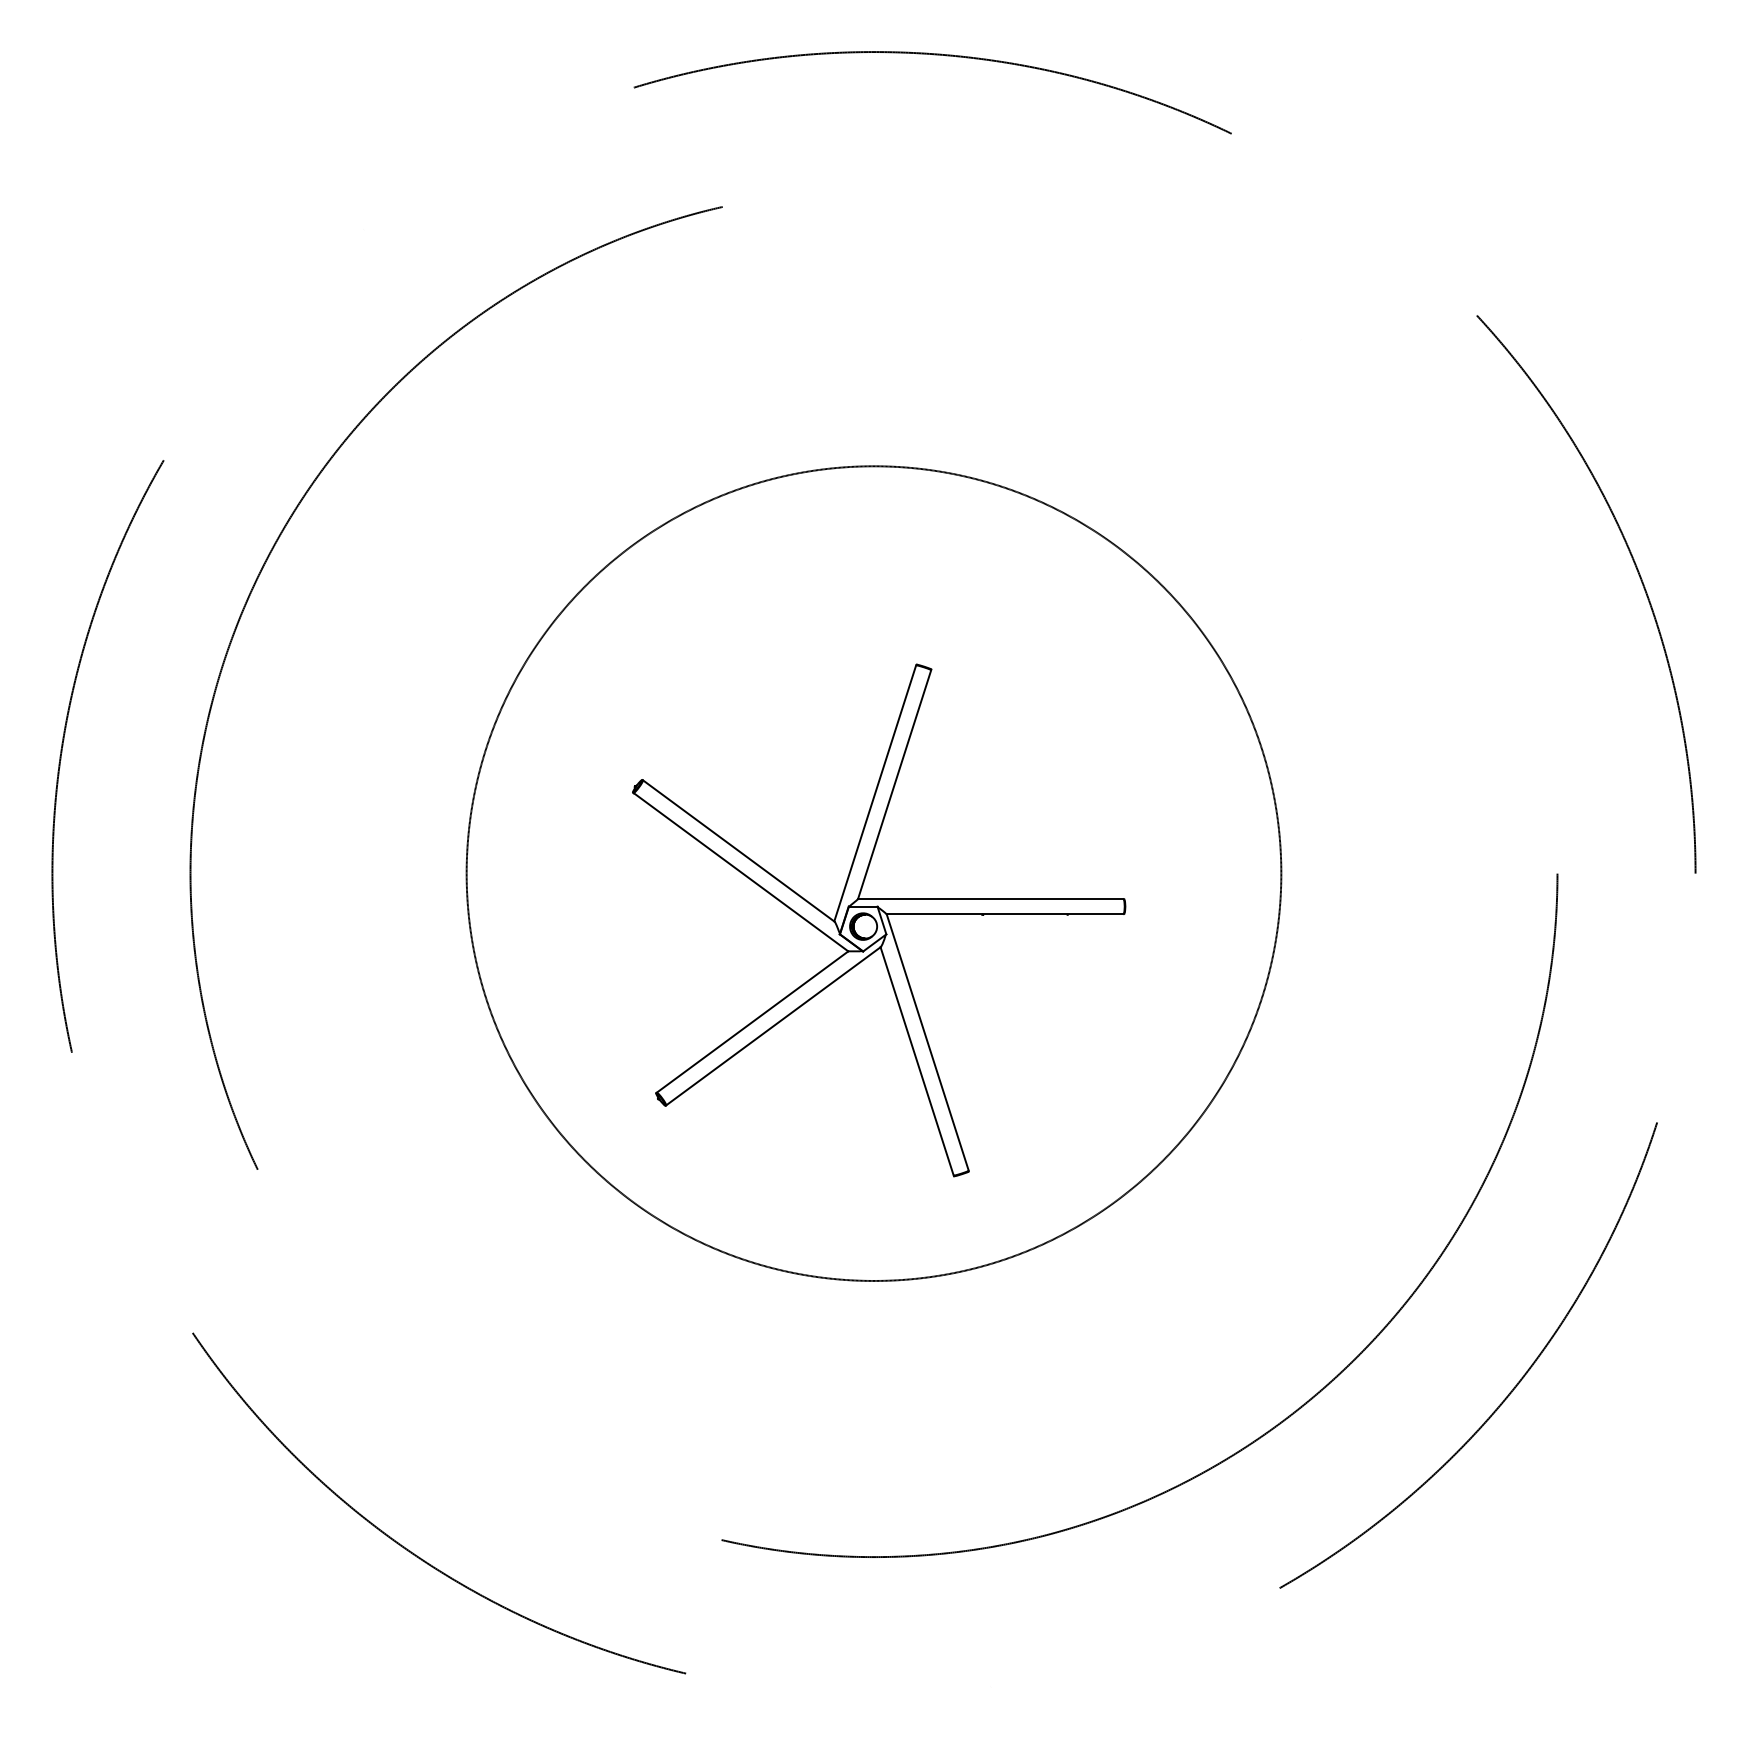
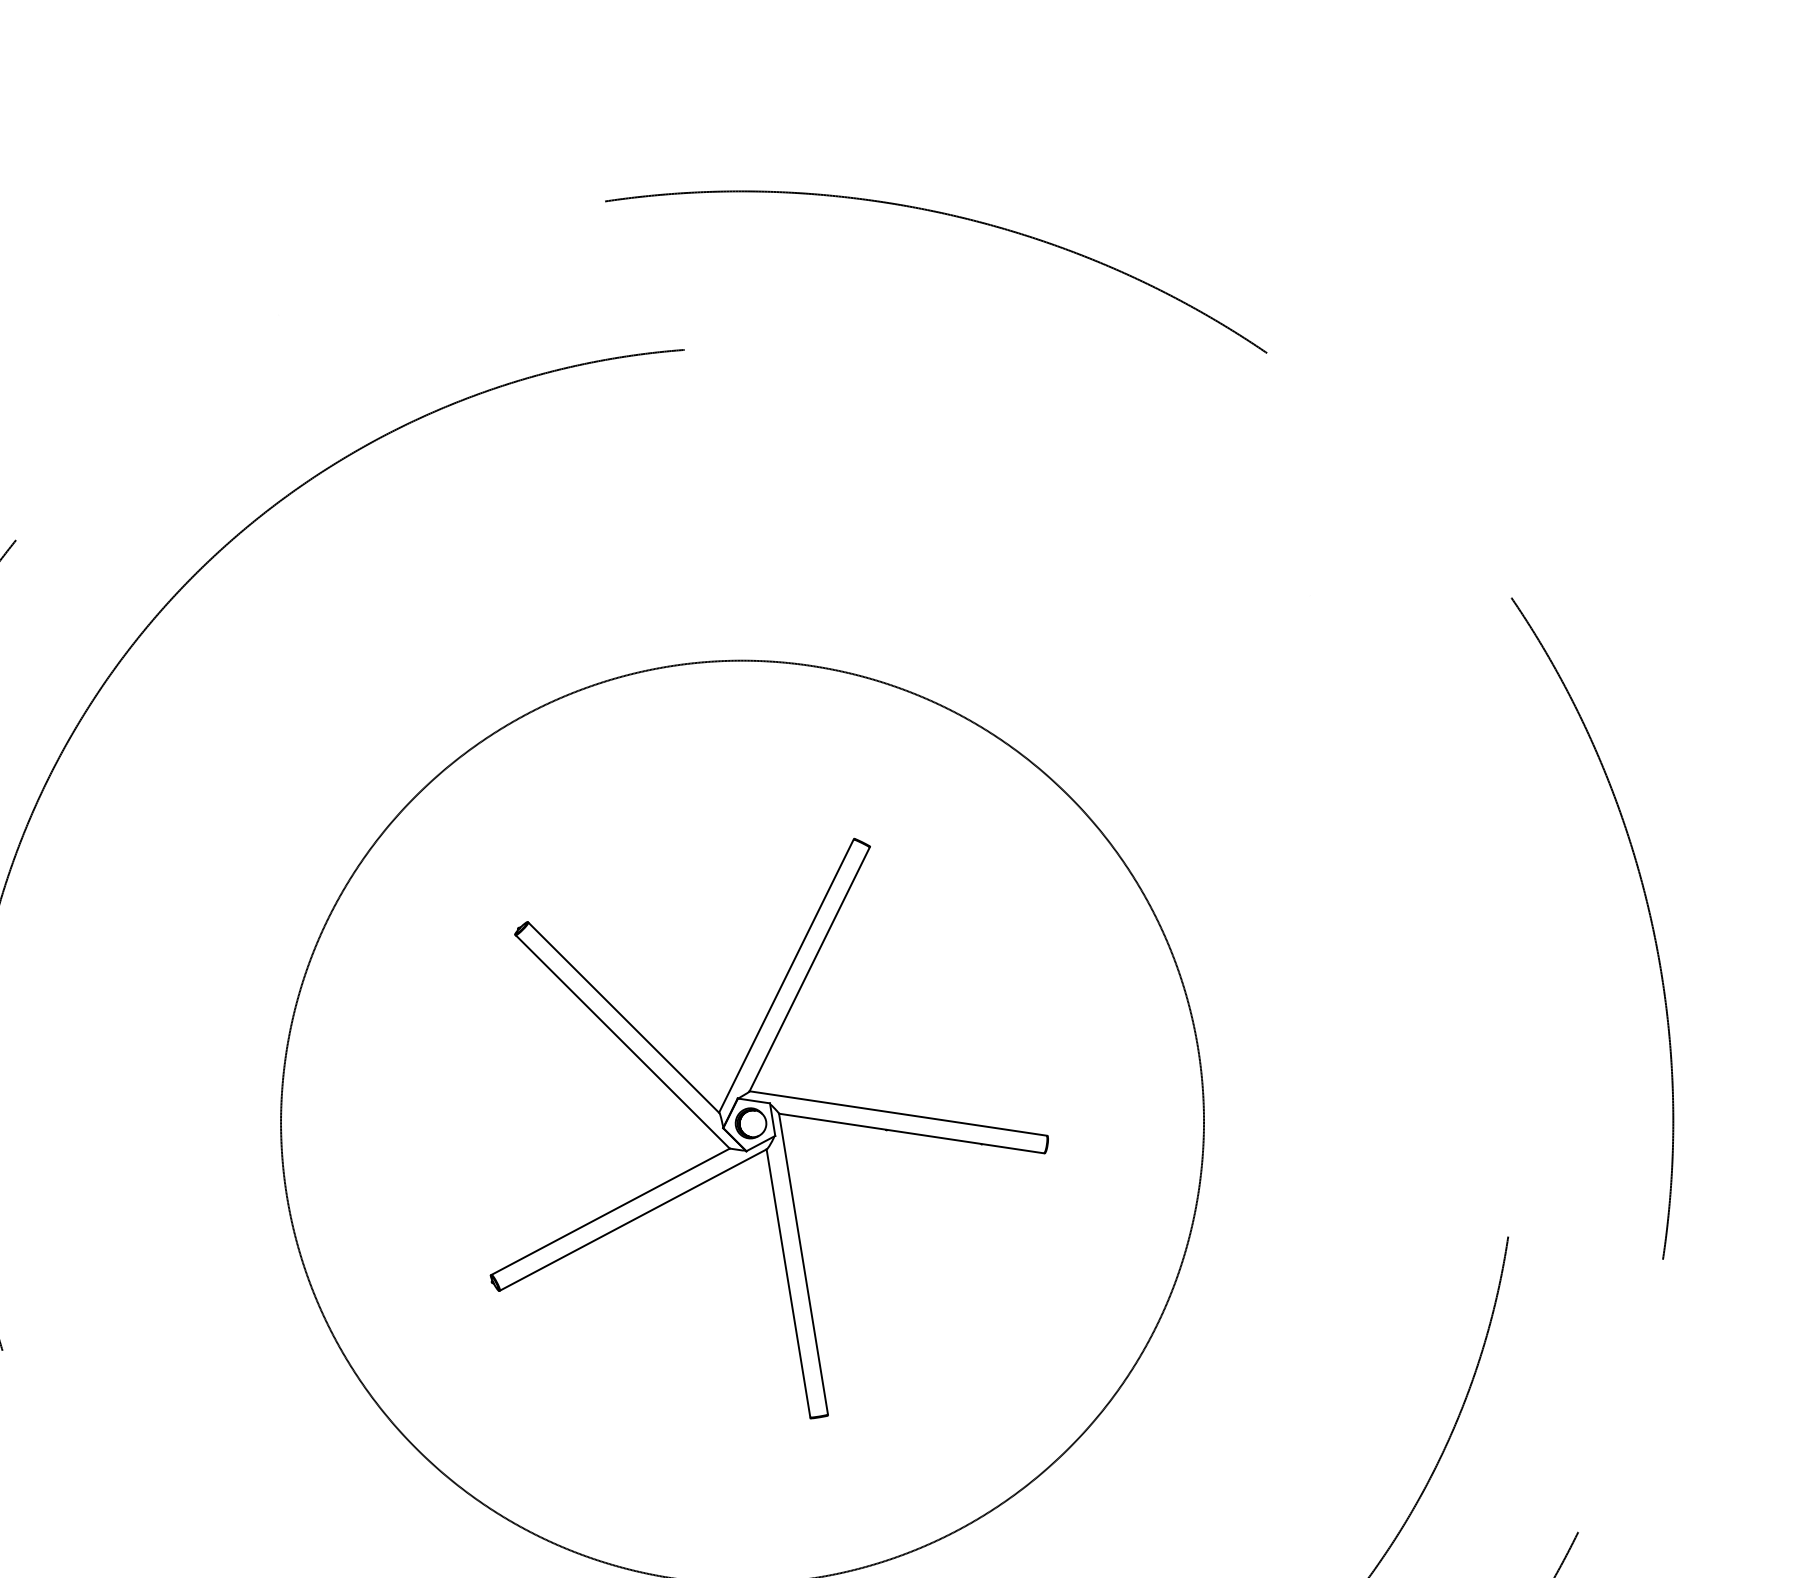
part: (879, 920) -> (769, 1119), moved

